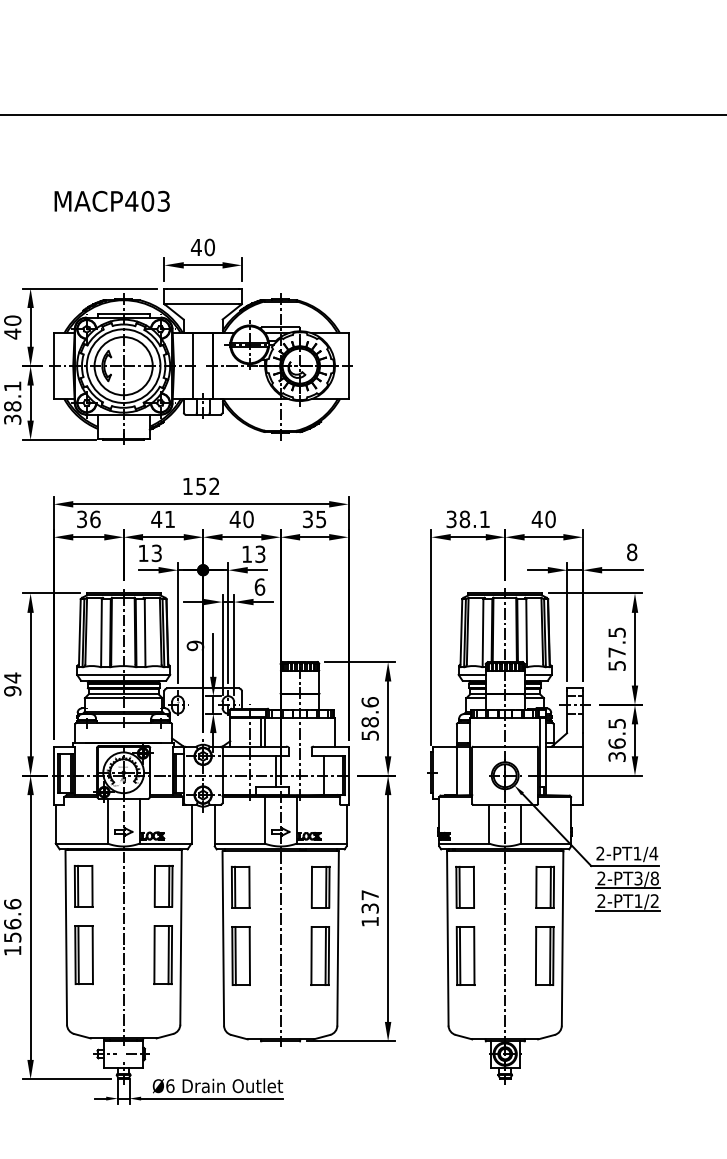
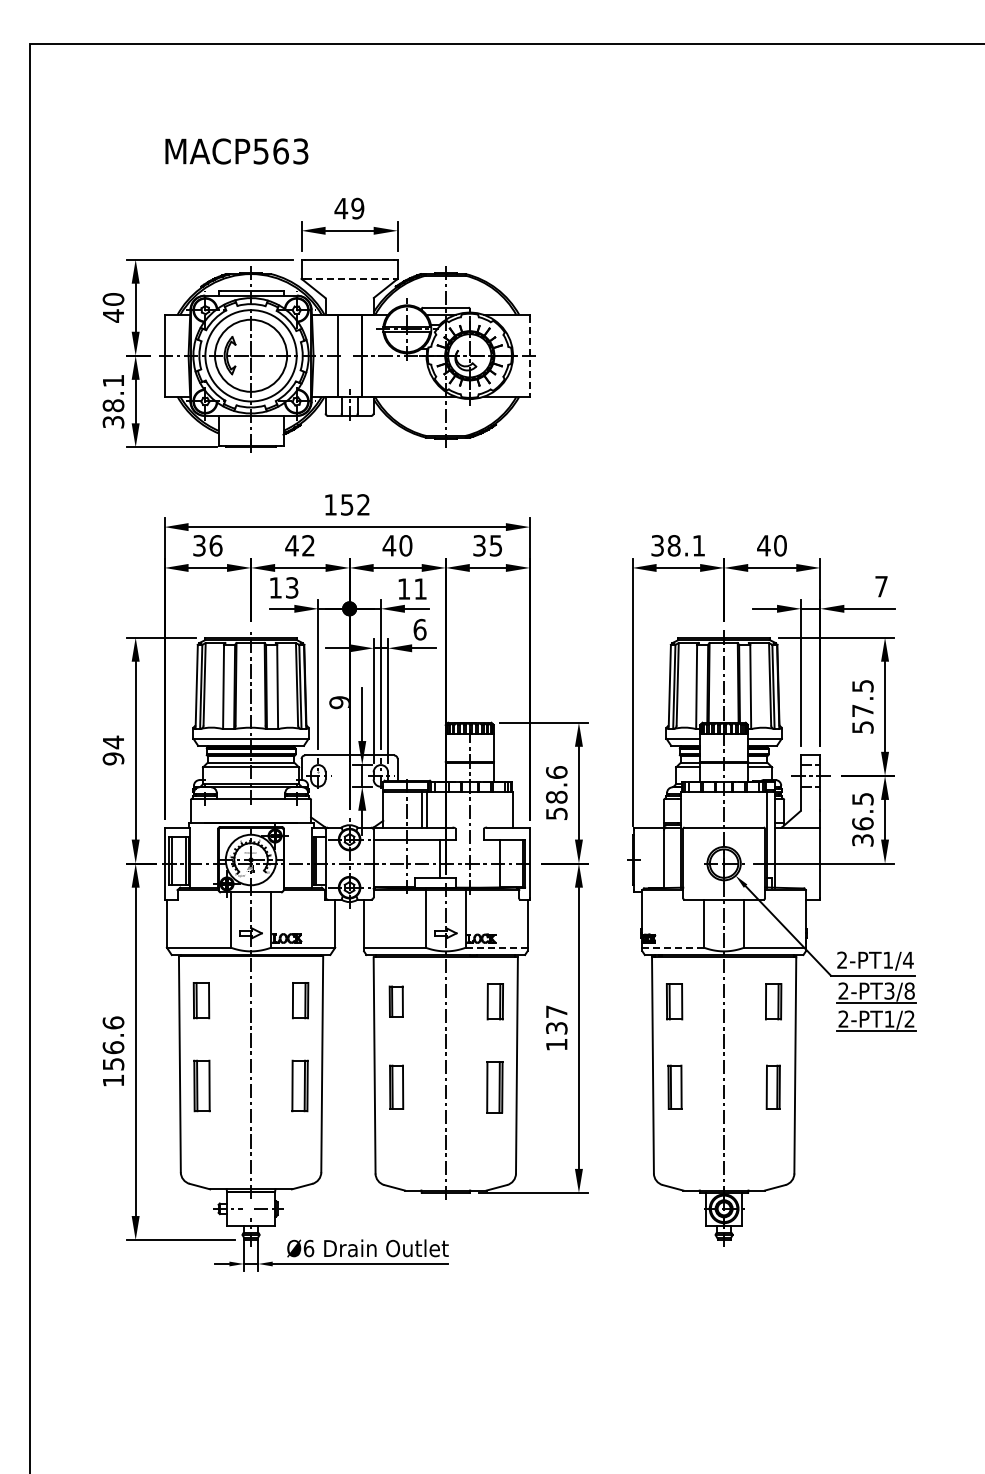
text: (139, 201) -> (270, 151), MACP403 -> MACP563
text: (209, 247) -> (357, 208), 40 -> 49
line: (203, 303) -> (350, 278), solid -> dashed
line: (348, 365) -> (529, 355), solid -> dashed
text: (169, 519) -> (308, 545), 41 -> 42
text: (632, 552) -> (881, 586), 8 -> 7
text: (260, 553) -> (420, 588), 13 -> 11
line: (321, 843) -> (496, 947), solid -> dashed
line: (464, 843) -> (673, 947), solid -> dashed
part: (83, 886) -> (201, 1000), size x0.7
part: (163, 886) -> (300, 1000), size x0.7
part: (240, 886) -> (396, 1001), size x0.6
part: (320, 886) -> (495, 1001), size x0.7
part: (465, 886) -> (674, 1001), size x0.7
part: (545, 886) -> (773, 1001), size x0.7
part: (83, 954) -> (201, 1085), size x0.7
part: (162, 954) -> (299, 1085), size x0.7
part: (240, 956) -> (396, 1087), size x0.6
part: (319, 956) -> (494, 1087), size x0.7
part: (465, 956) -> (674, 1087), size x0.6
part: (545, 956) -> (773, 1087), size x0.6

